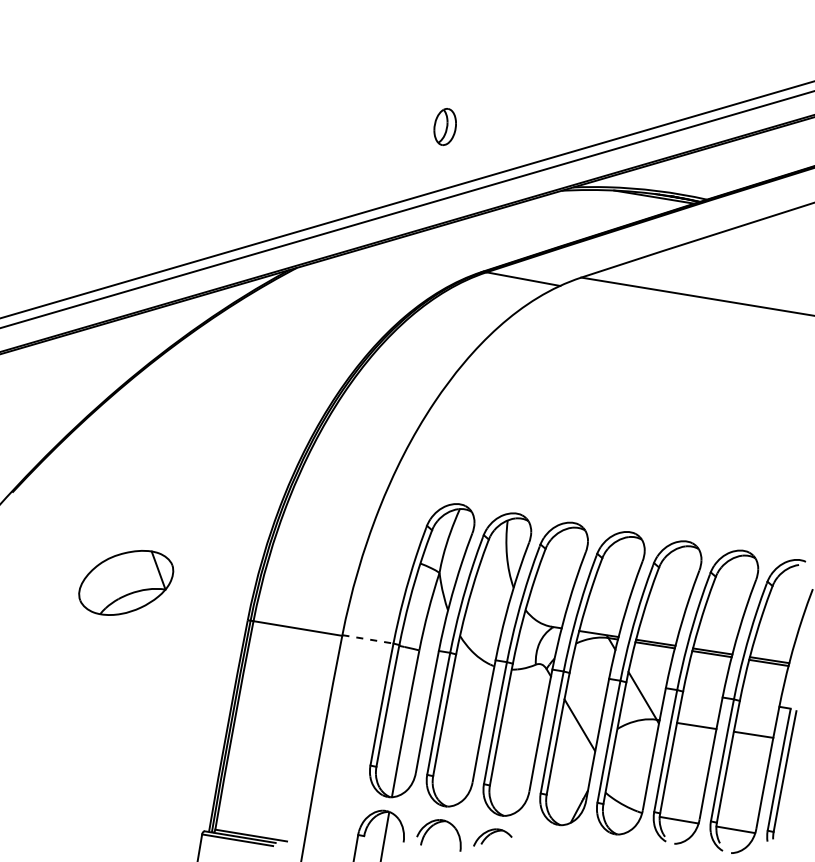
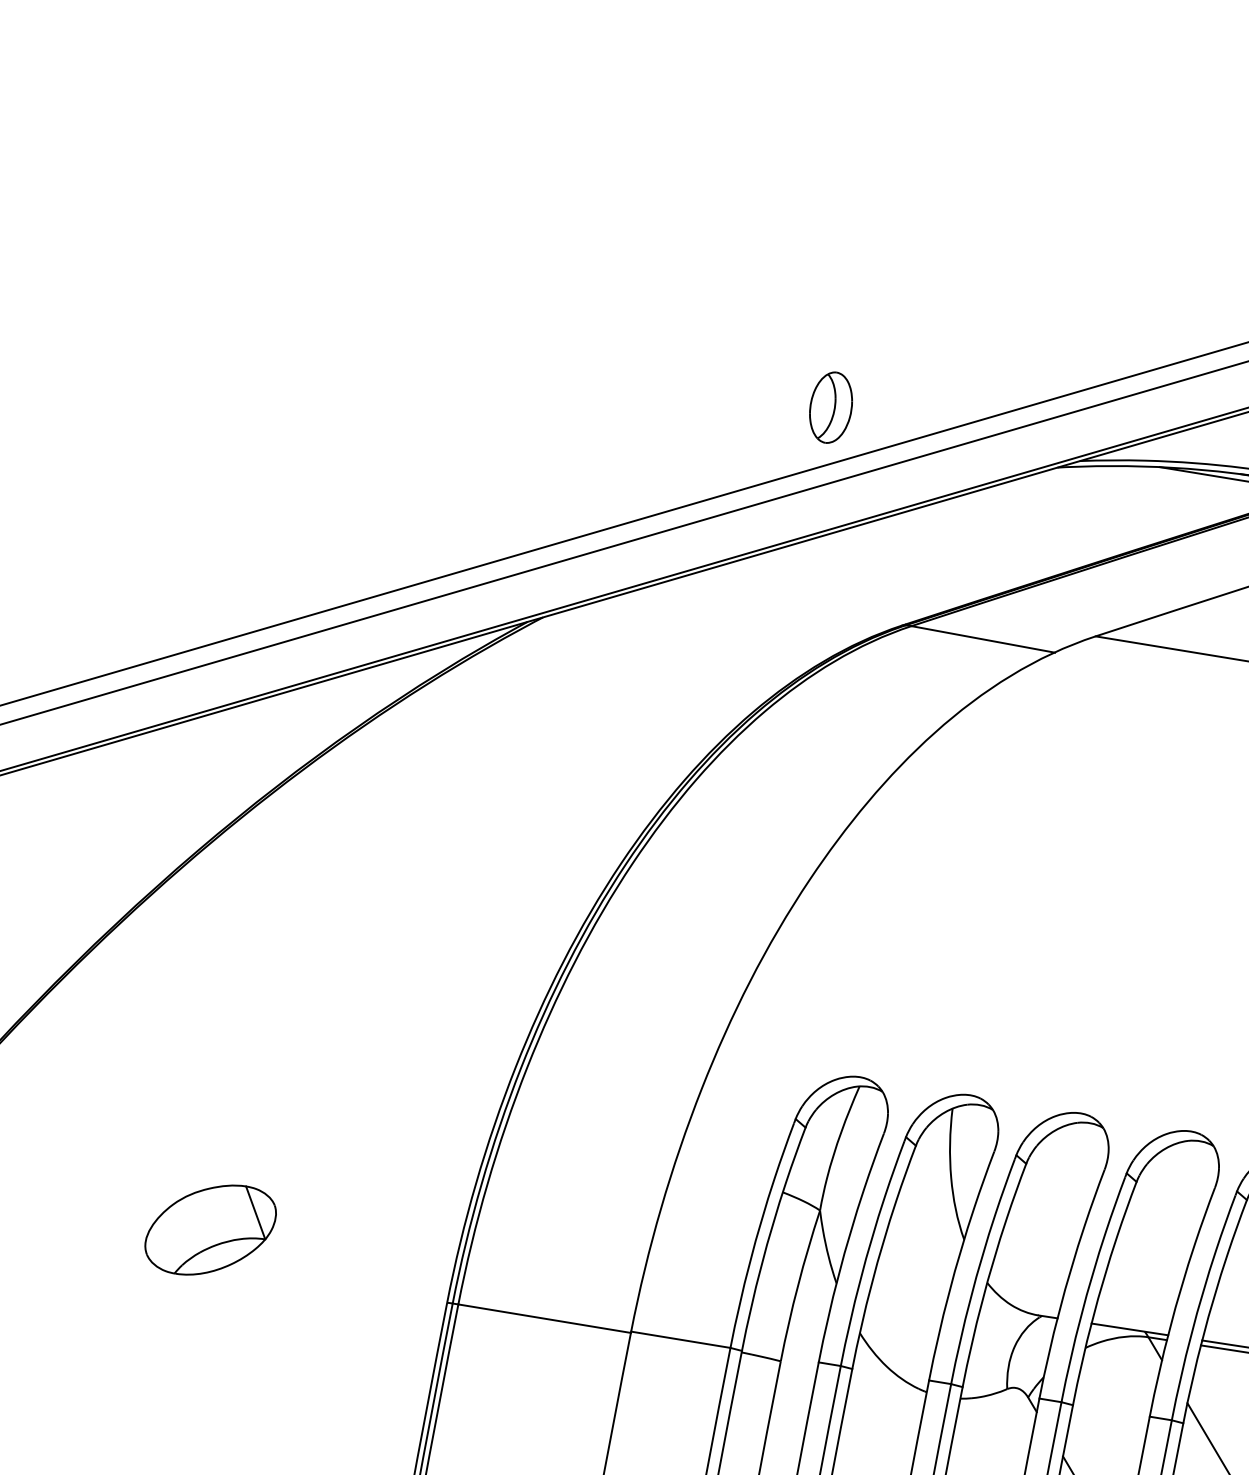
part: (444, 126) -> (829, 406), moved
part: (125, 582) -> (209, 1229), size x0.71
line: (367, 639) -> (679, 1340), dashed -> solid

